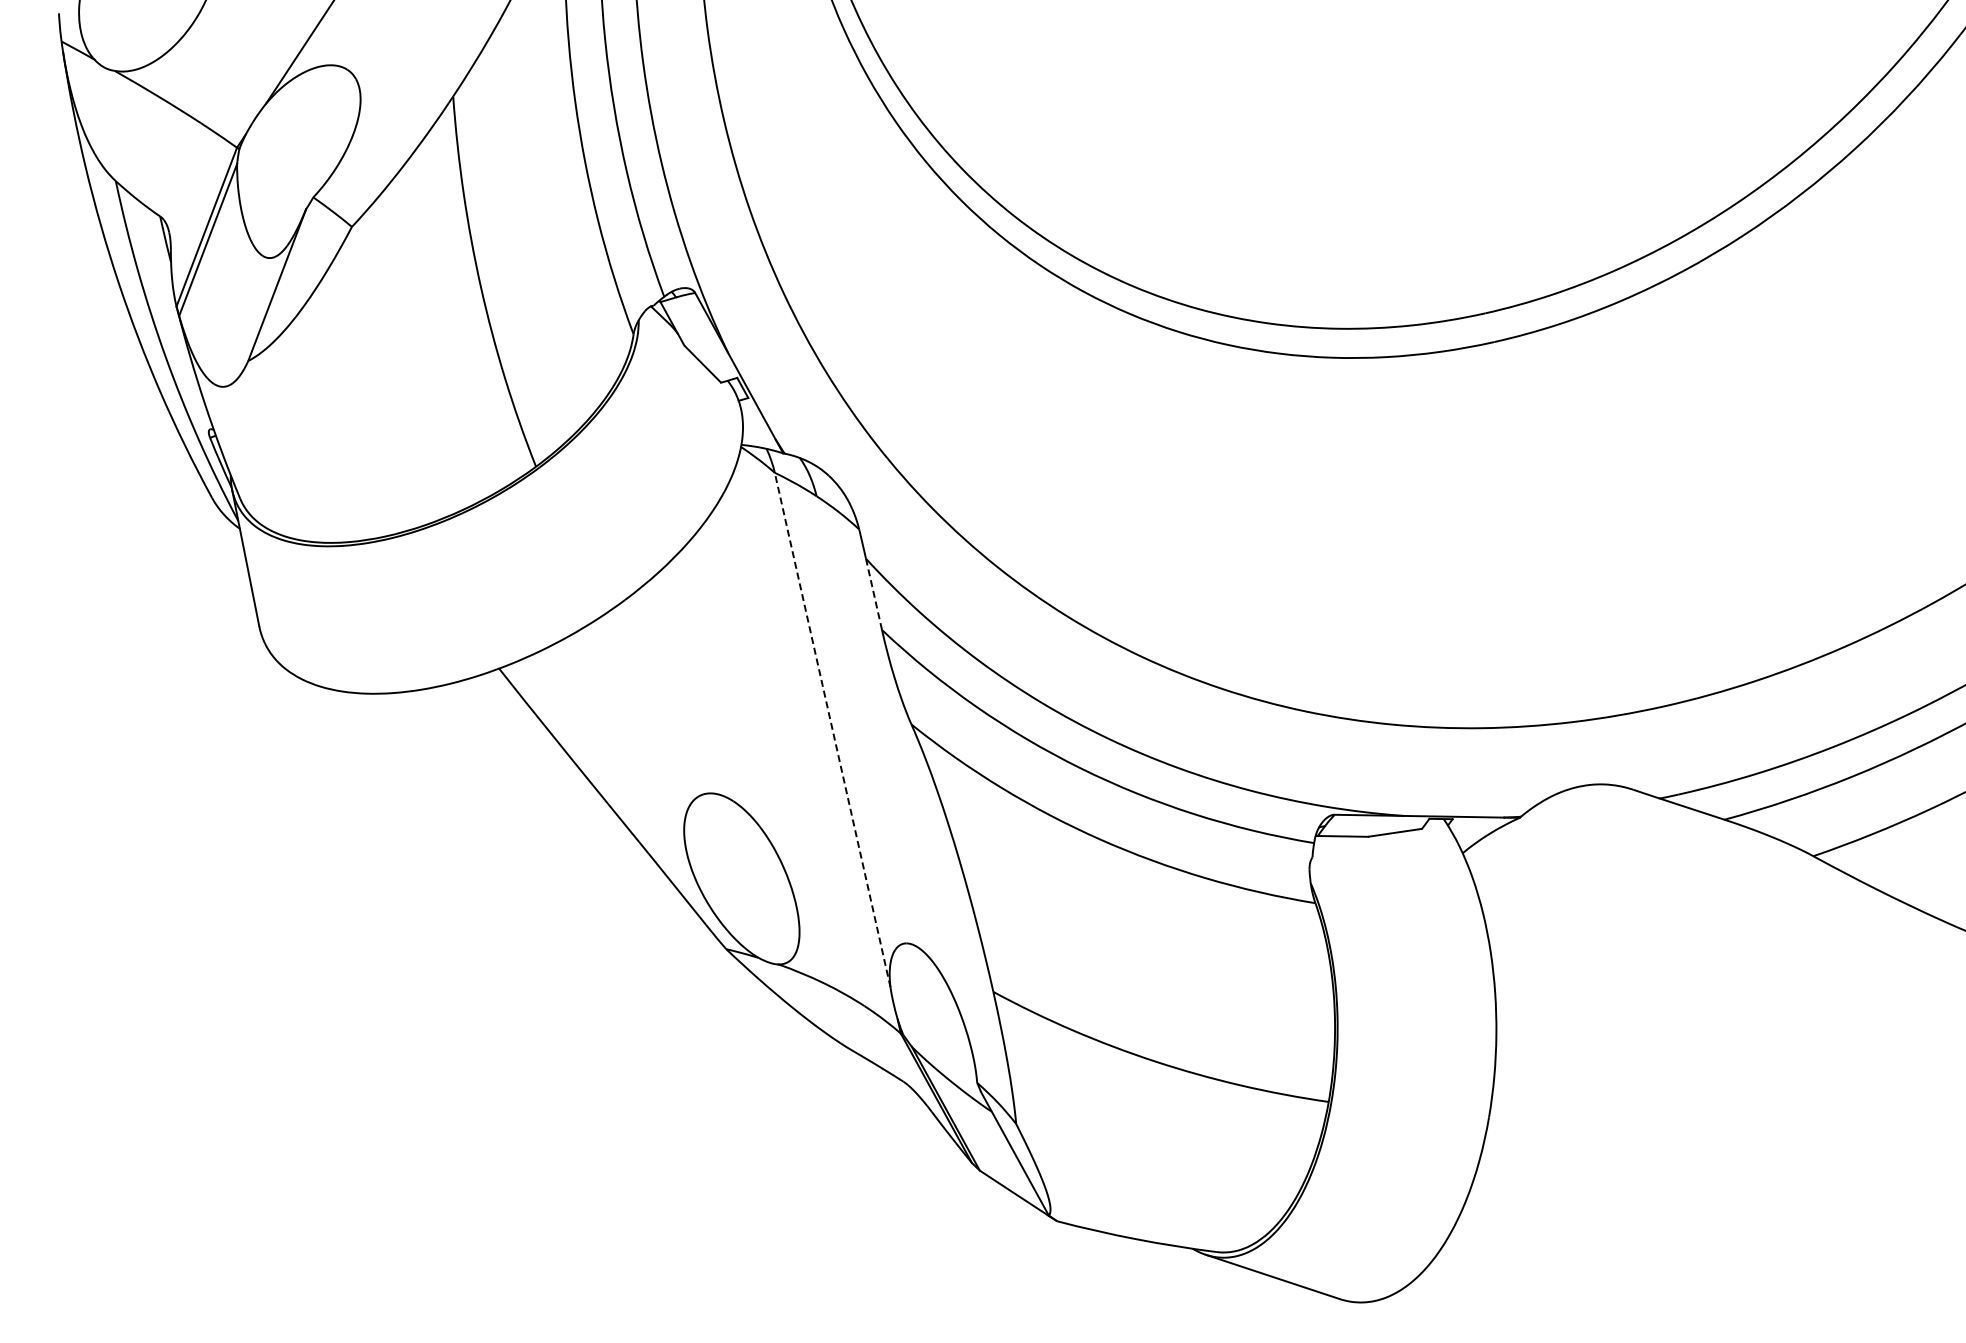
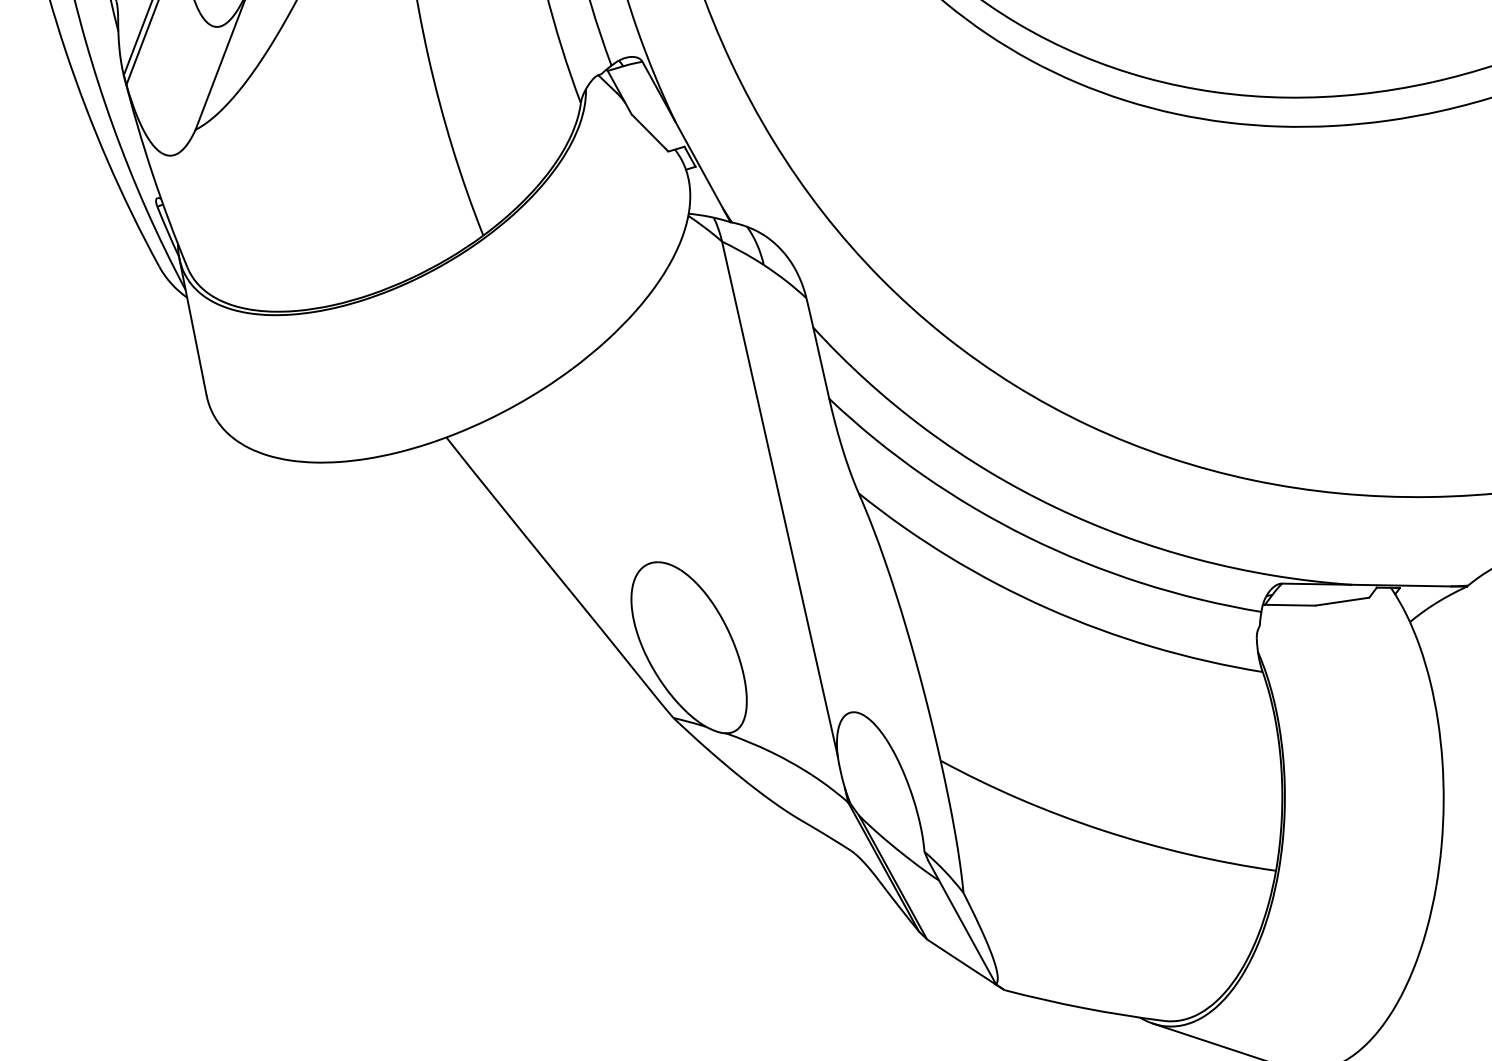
line: (874, 594) -> (821, 363), dashed -> solid
line: (832, 730) -> (779, 499), dashed -> solid

